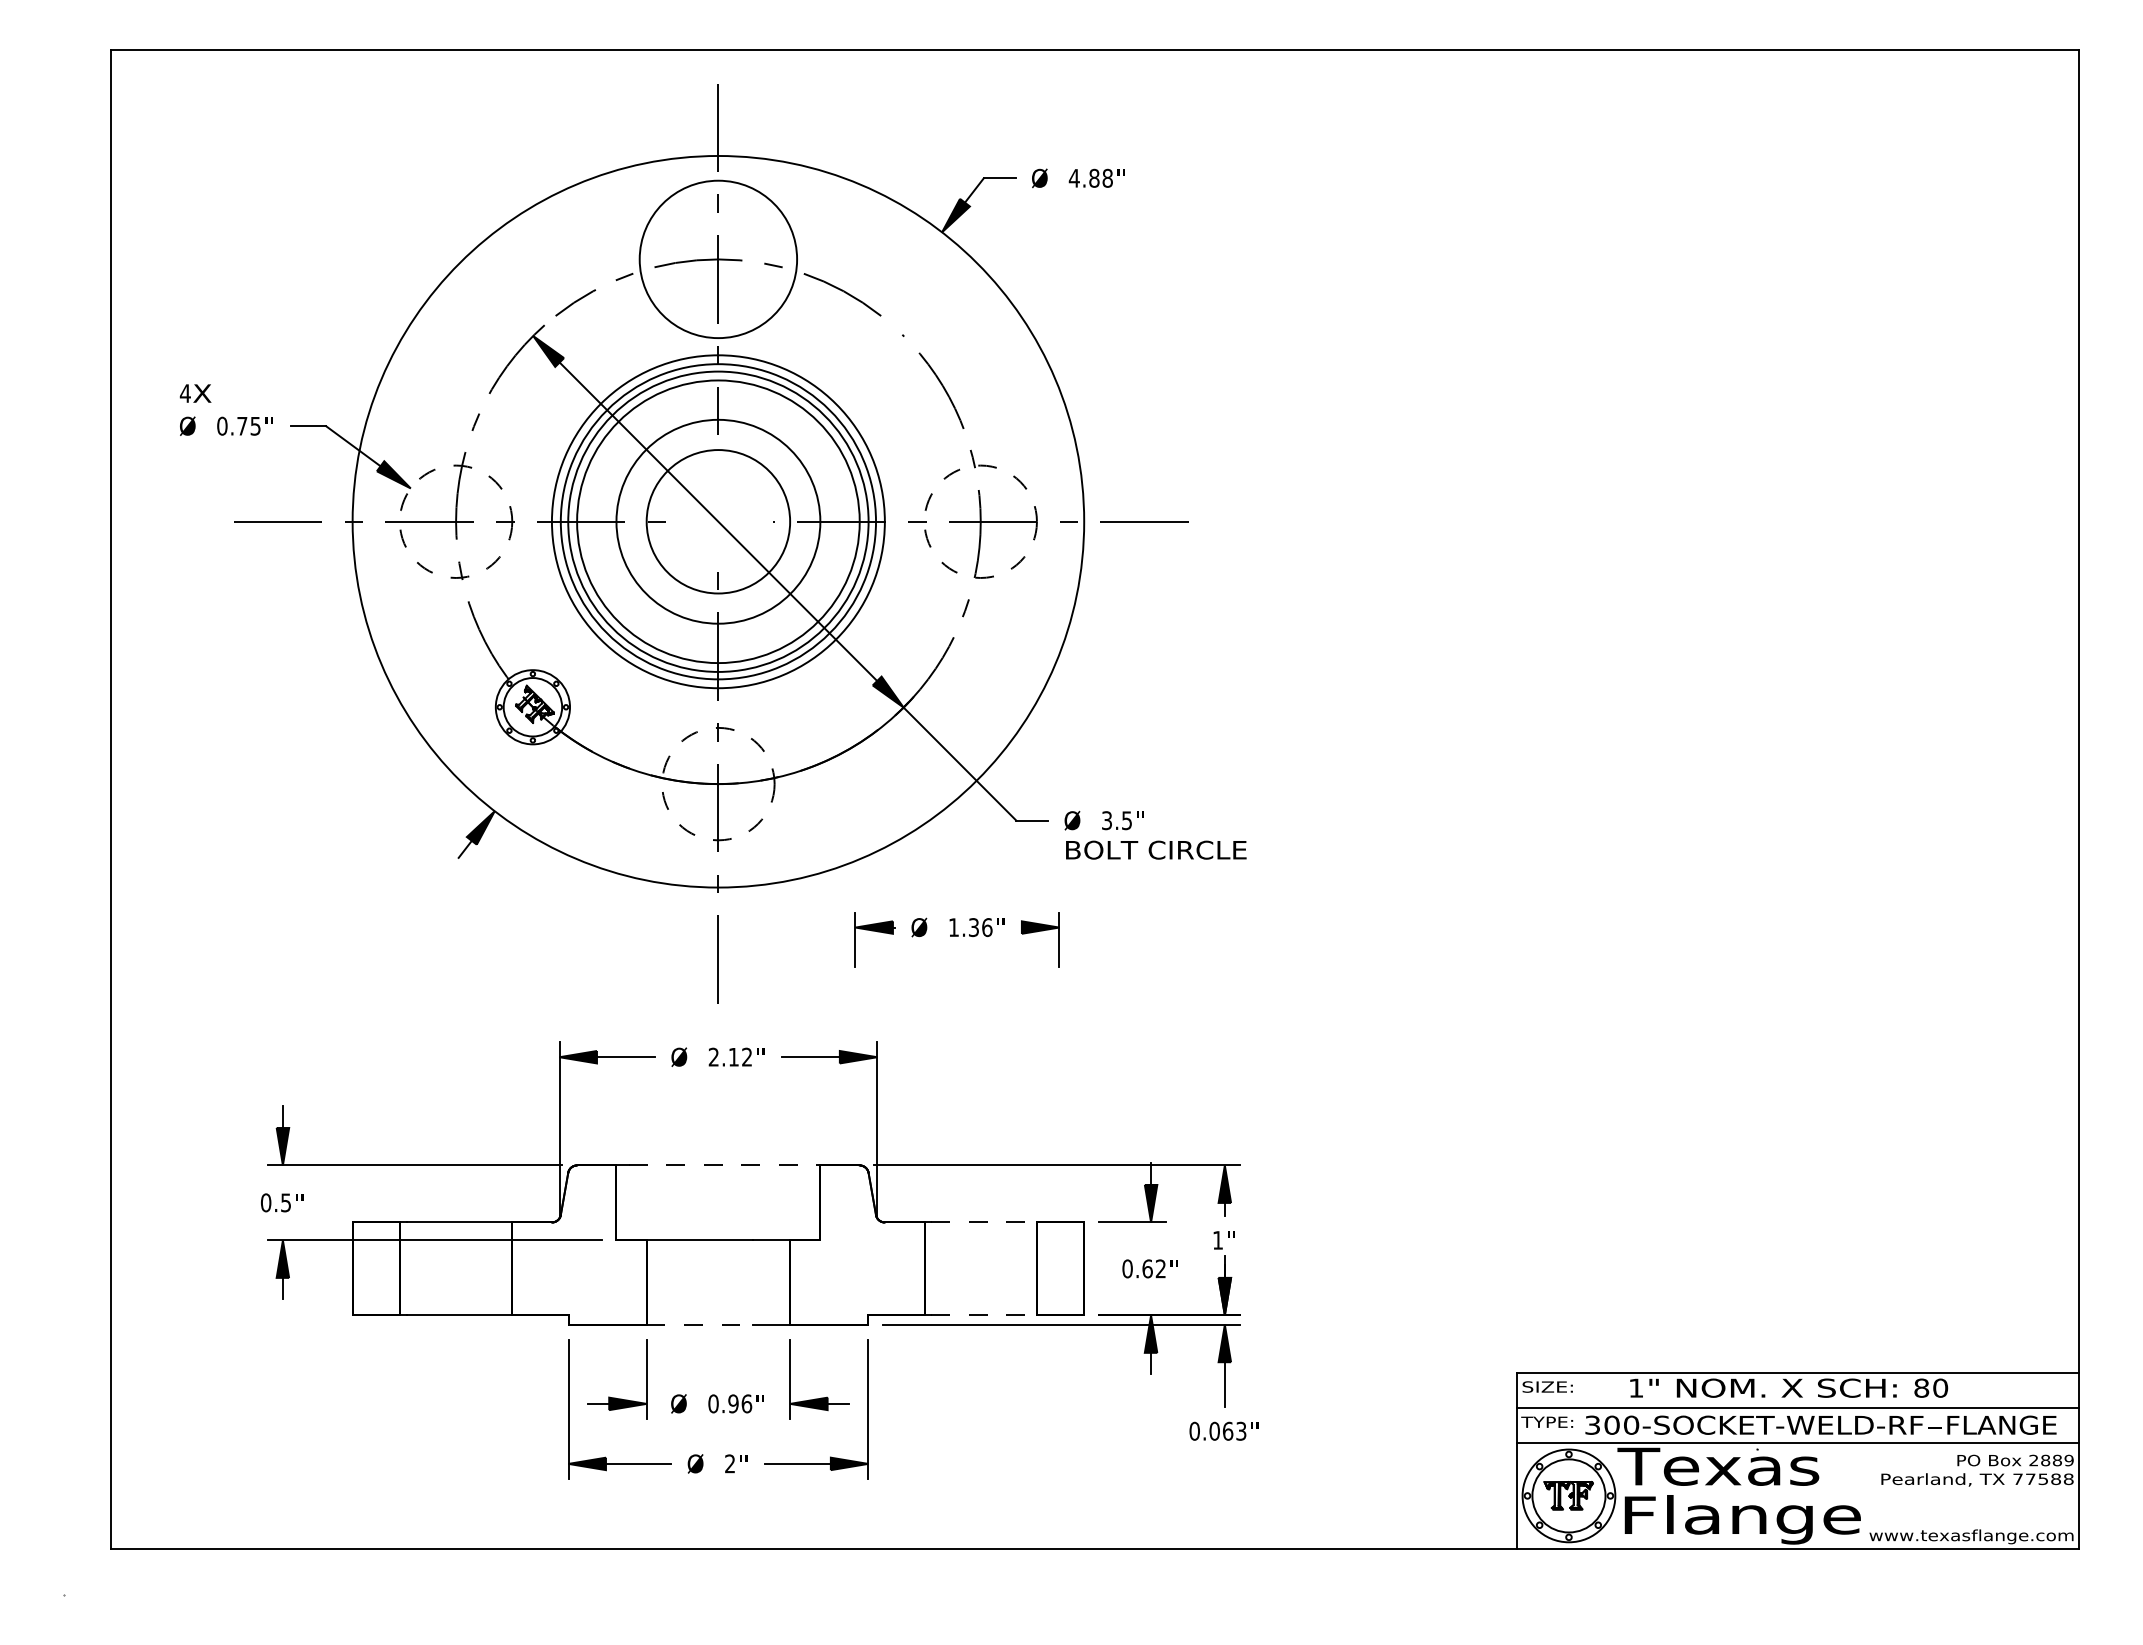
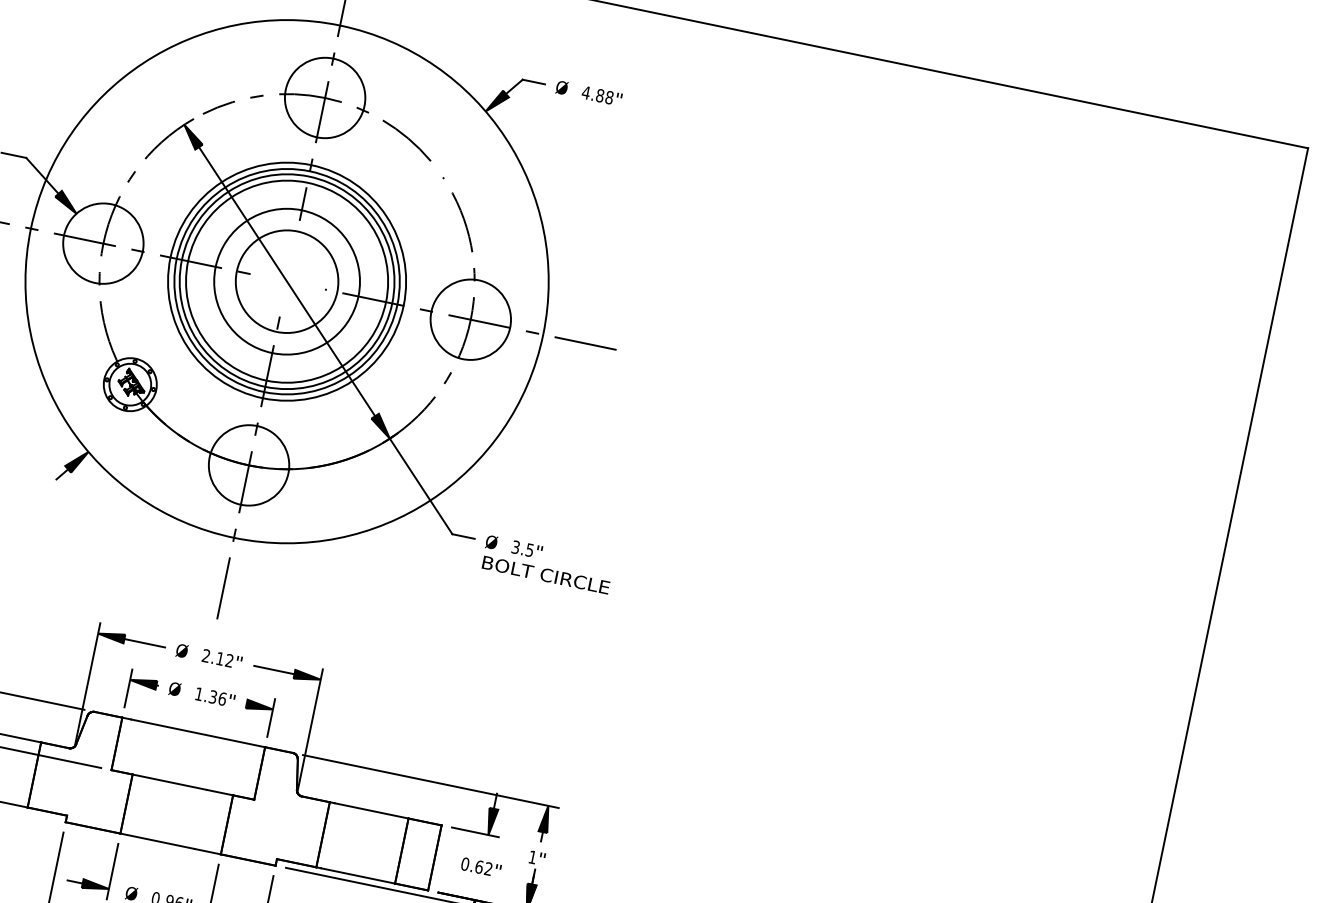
circle: (718, 259) -> (325, 98), size x0.71
circle: (455, 521) -> (103, 243), dashed -> solid
circle: (980, 521) -> (470, 319), dashed -> solid
circle: (718, 783) -> (249, 464), dashed -> solid
part: (956, 939) -> (199, 702), moved
line: (724, 1165) -> (198, 733), dashed -> solid
line: (984, 1222) -> (371, 810), dashed -> solid
line: (984, 1315) -> (358, 876), dashed -> solid
line: (700, 1324) -> (158, 841), dashed -> solid

